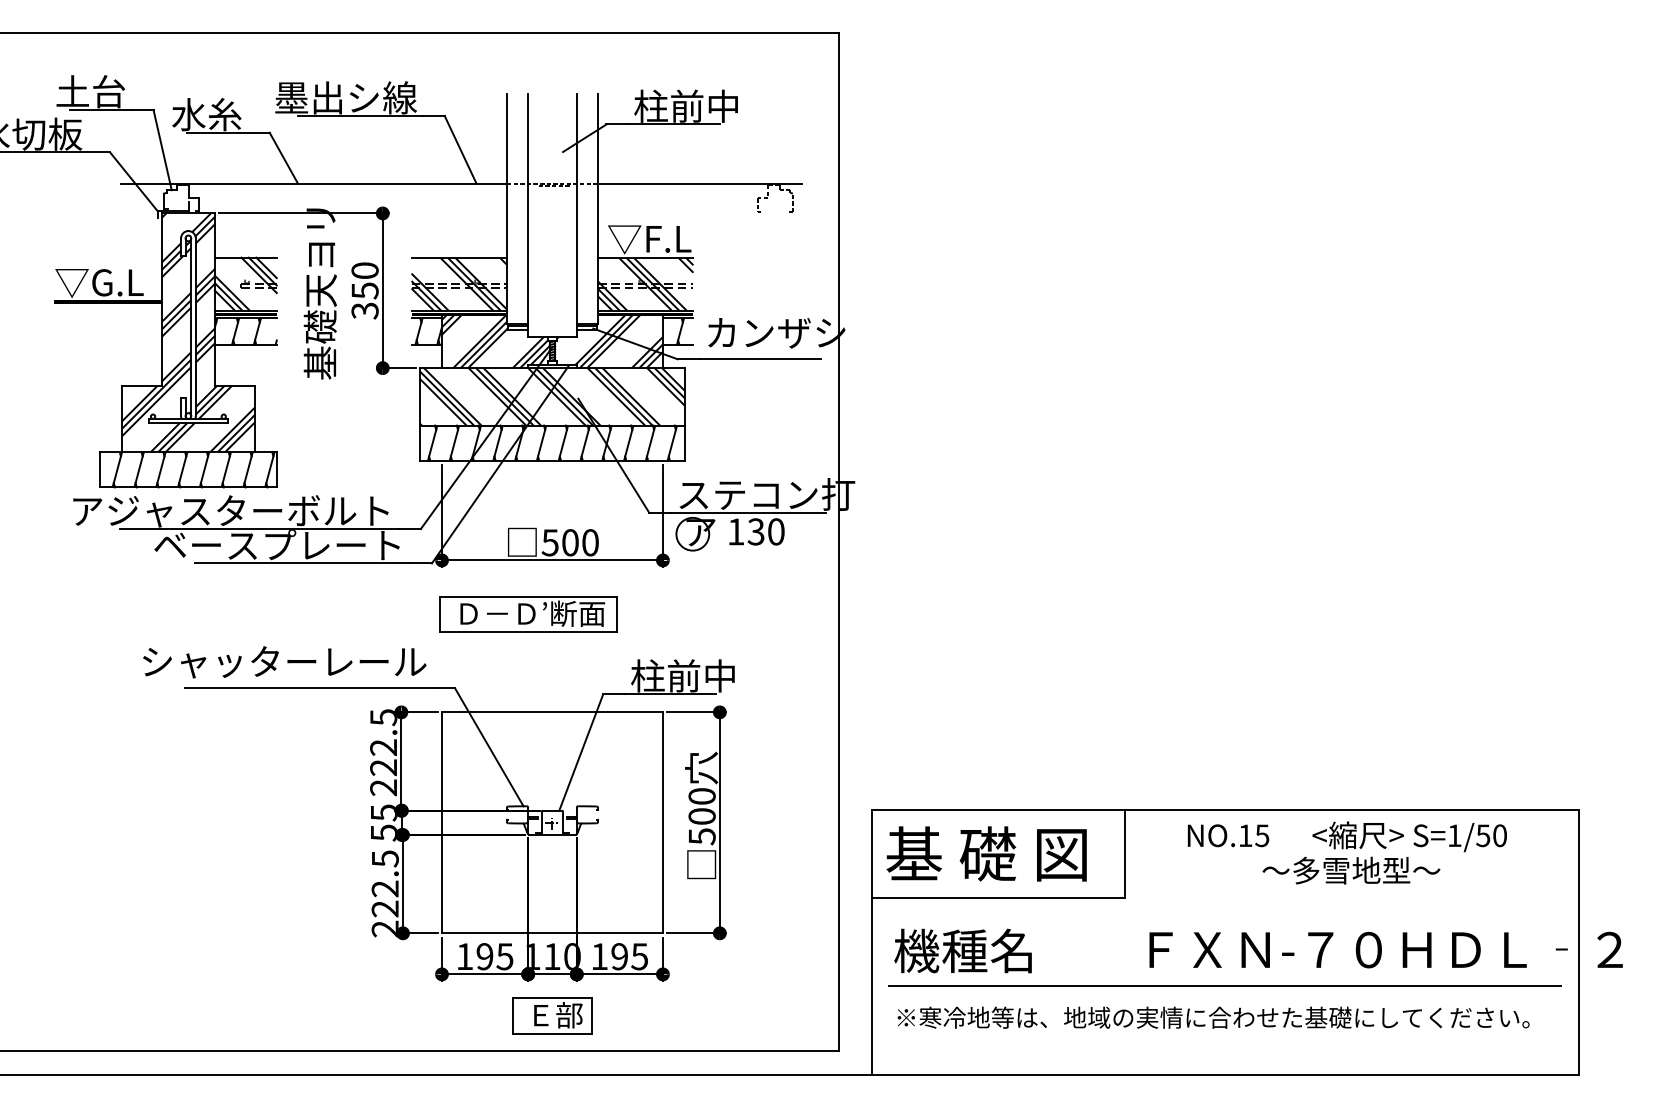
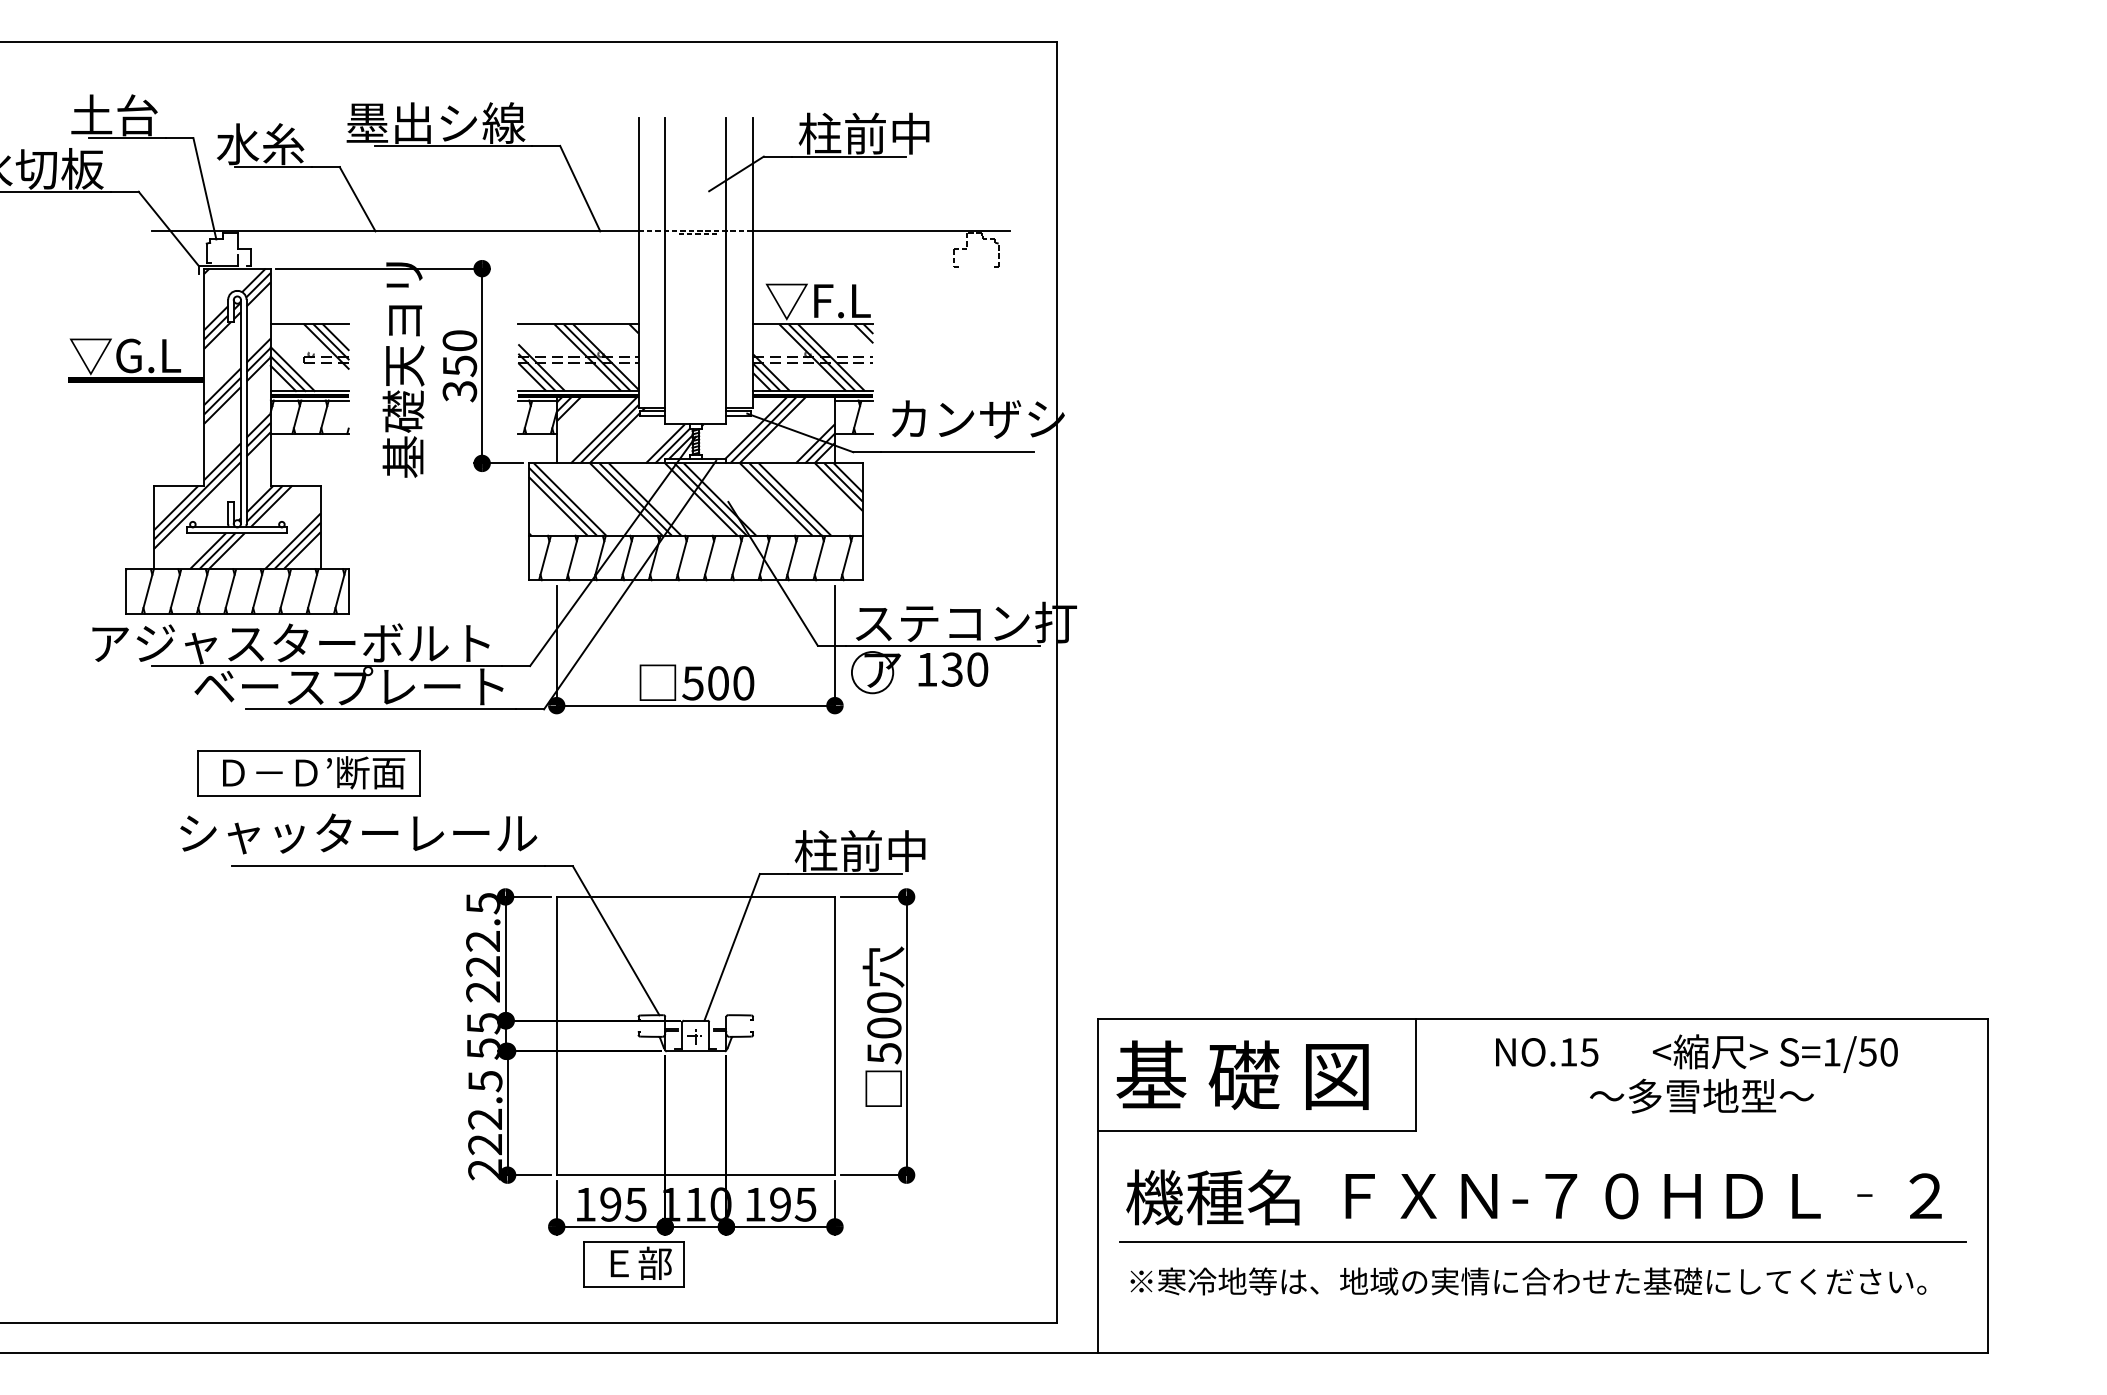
part: (528, 614) -> (308, 773), moved
text: (1386, 950) -> (1643, 1196), moved
part: (552, 1016) -> (633, 1264), moved

